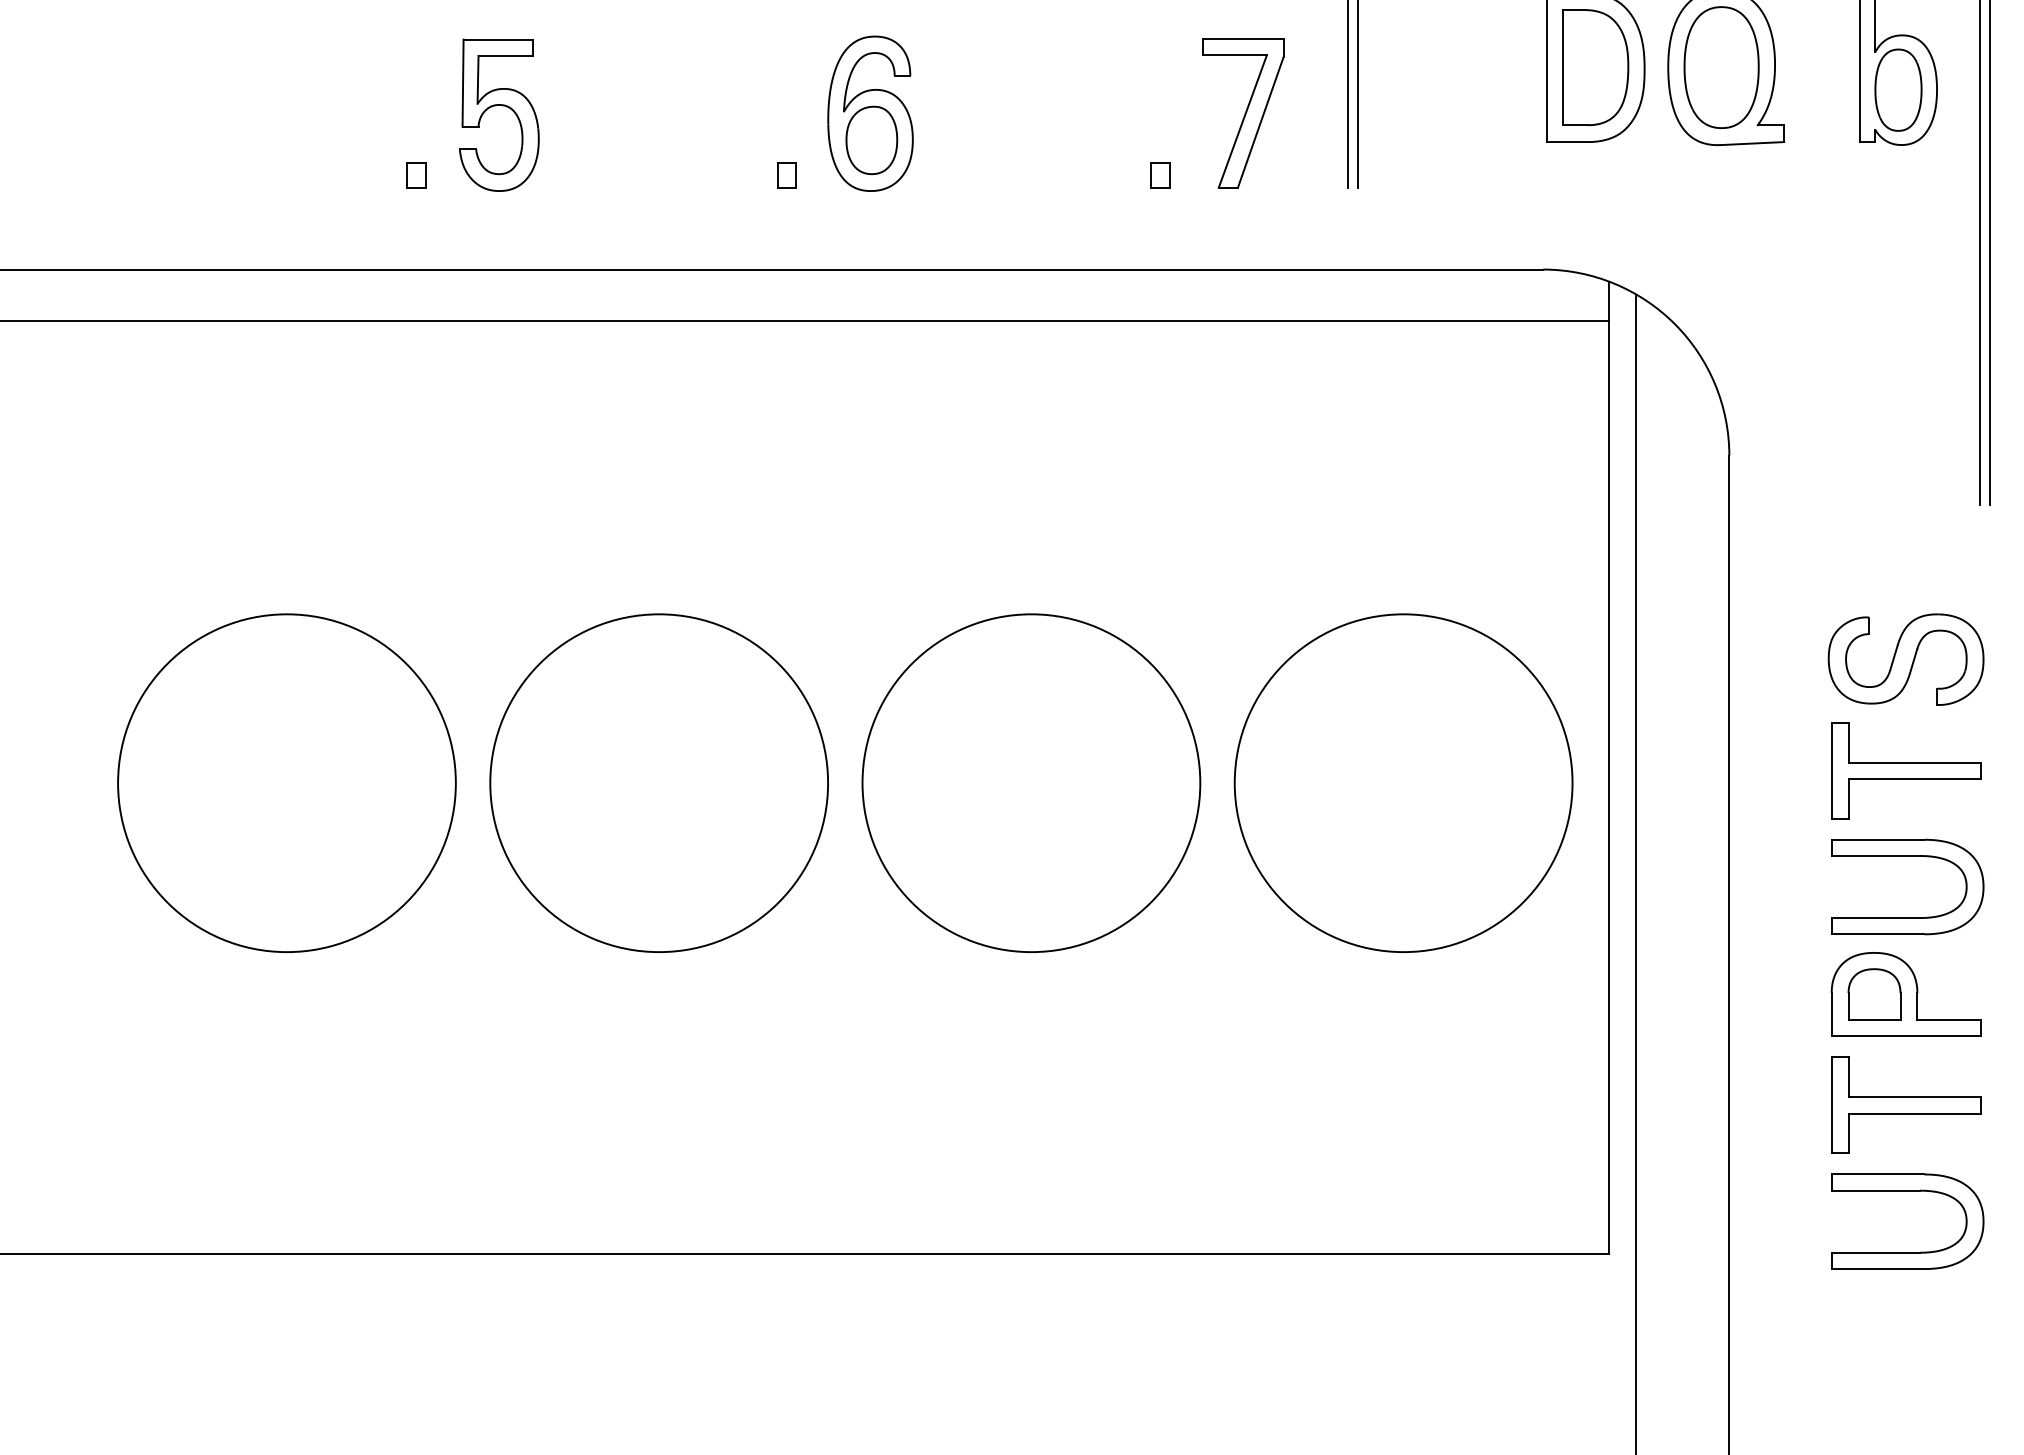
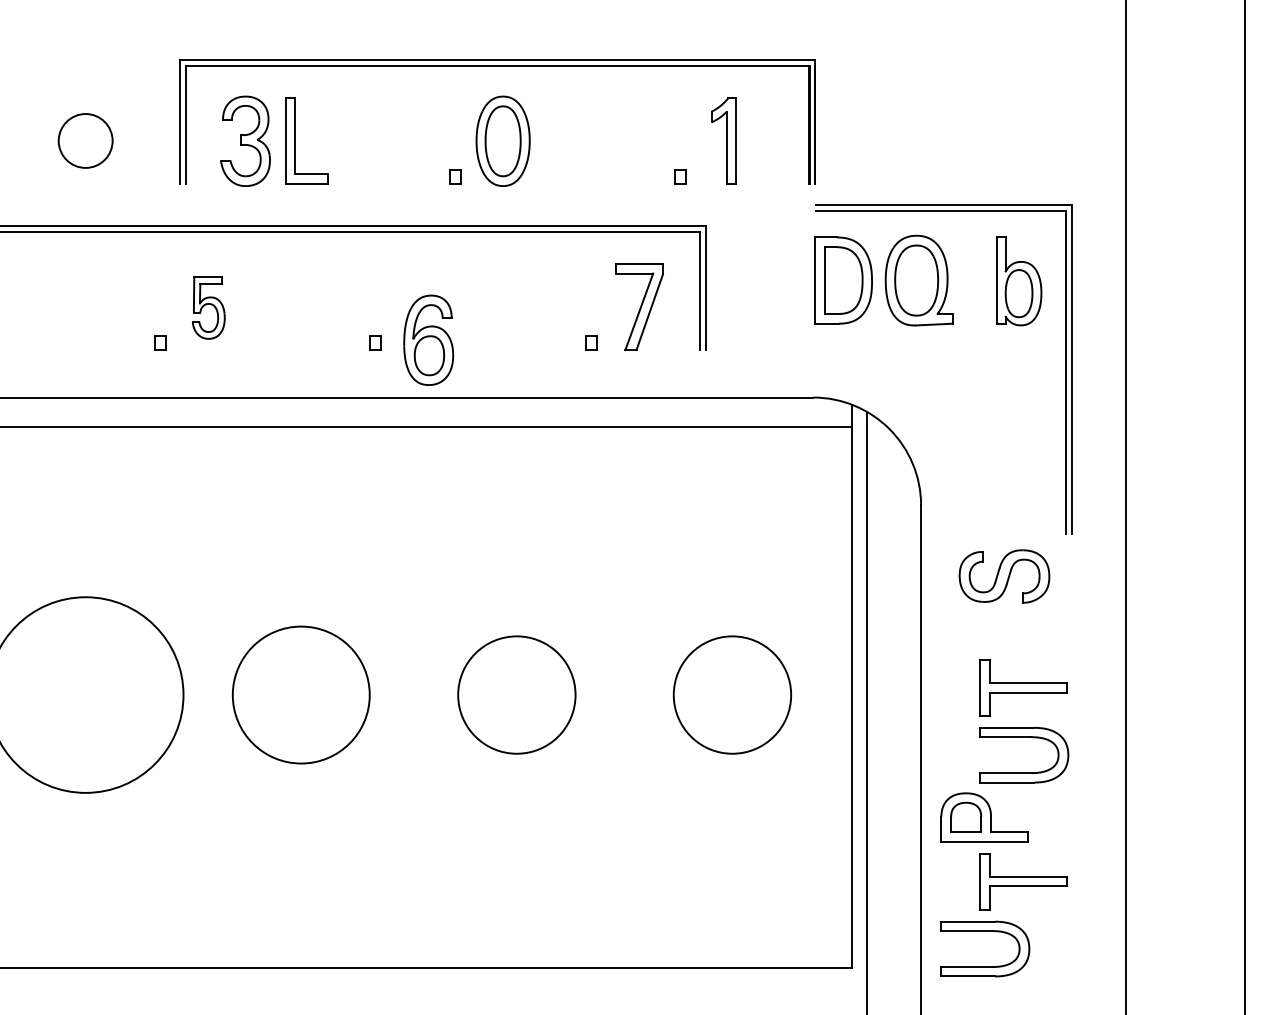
part: (870, 112) -> (428, 339), moved
part: (499, 114) -> (208, 307), size x0.7
part: (1906, 659) -> (1004, 576), moved
circle: (659, 782) -> (301, 694), size x0.7
circle: (1030, 782) -> (516, 694), size x0.6
circle: (1403, 782) -> (732, 694), size x0.6
part: (1906, 994) -> (984, 817), moved
part: (1907, 1191) -> (985, 931), moved

